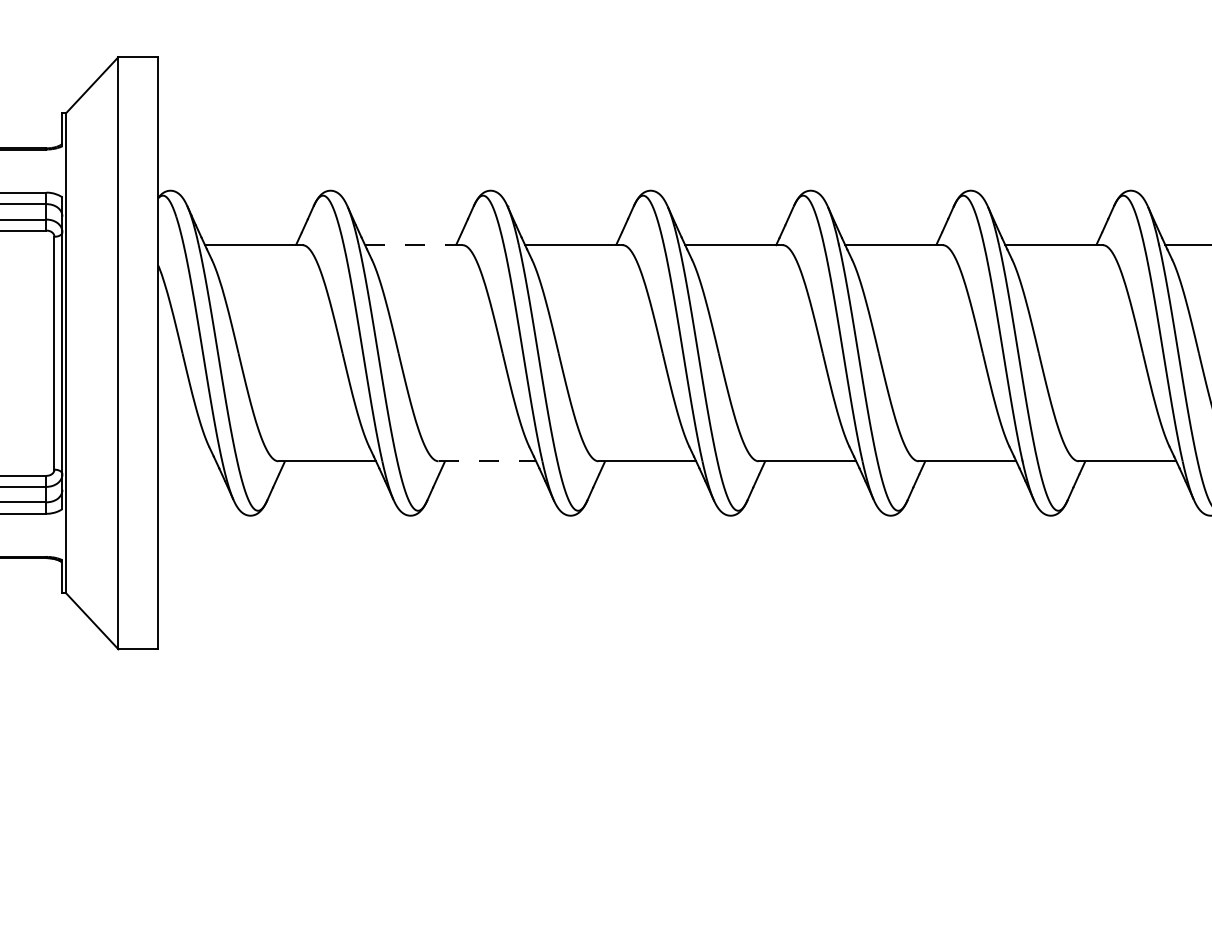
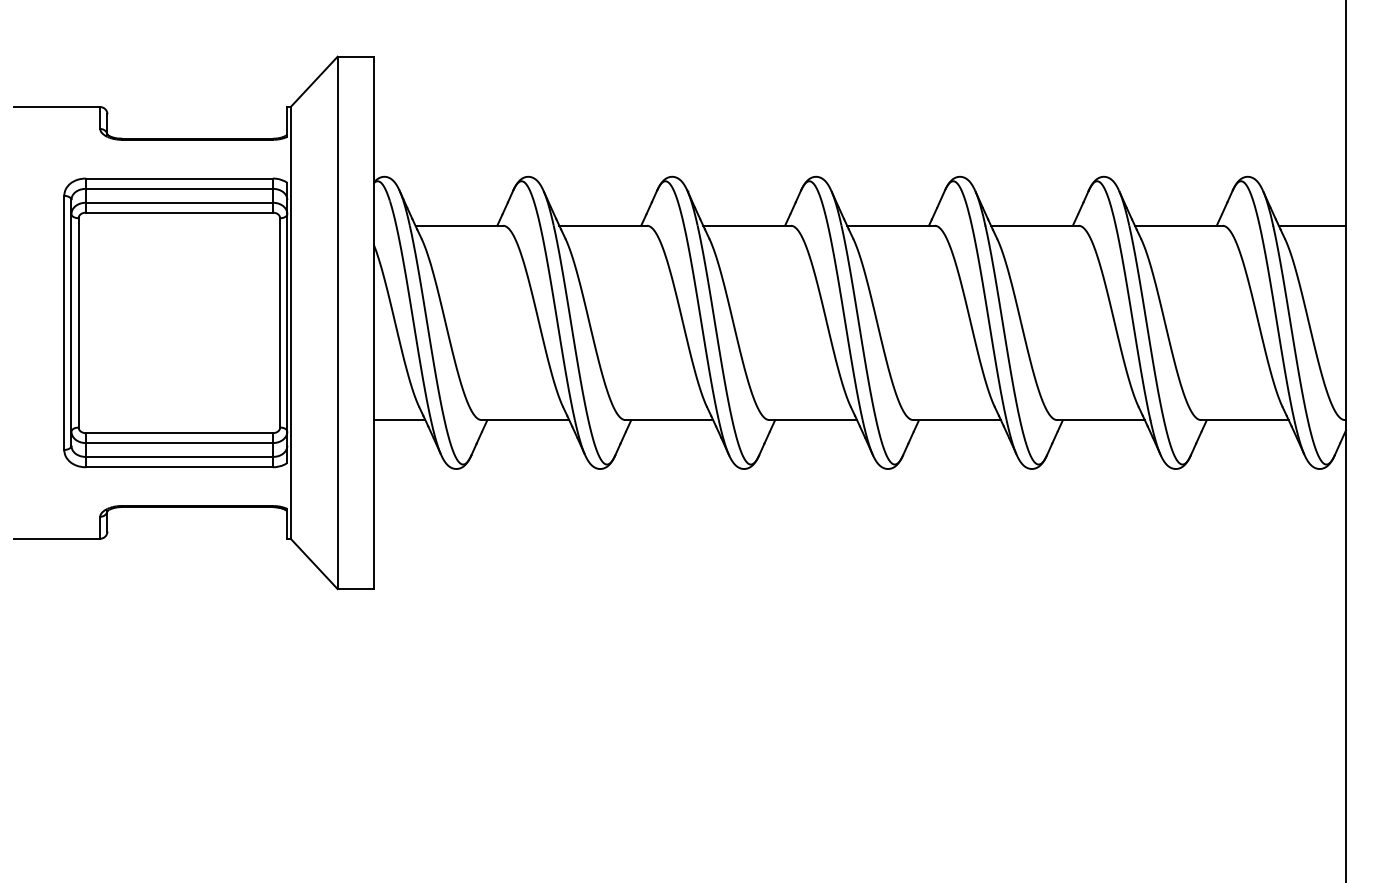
line: (414, 244) -> (603, 225), dashed -> solid
line: (187, 461) -> (399, 420), added
line: (487, 461) -> (669, 420), dashed -> solid

